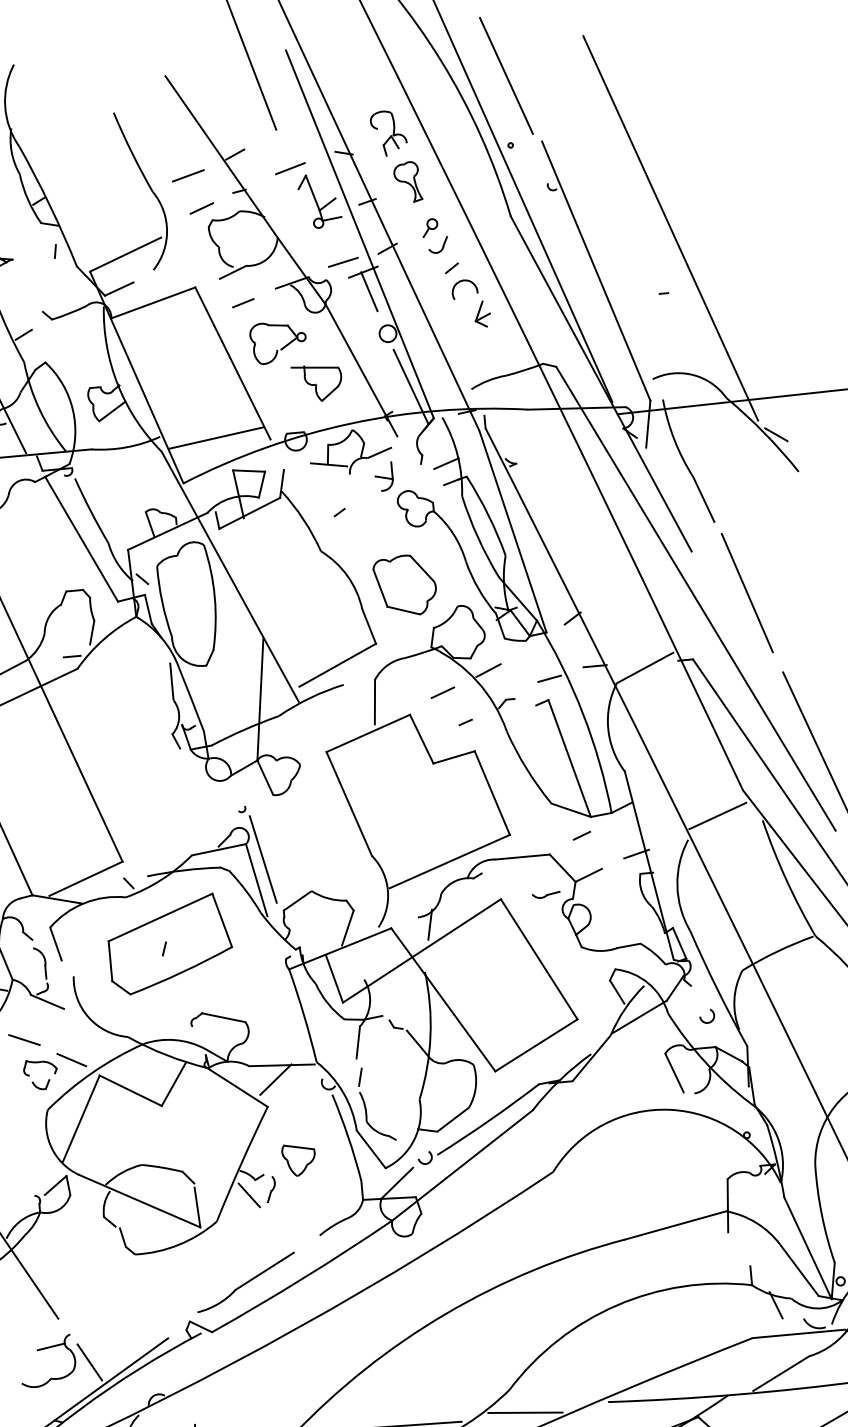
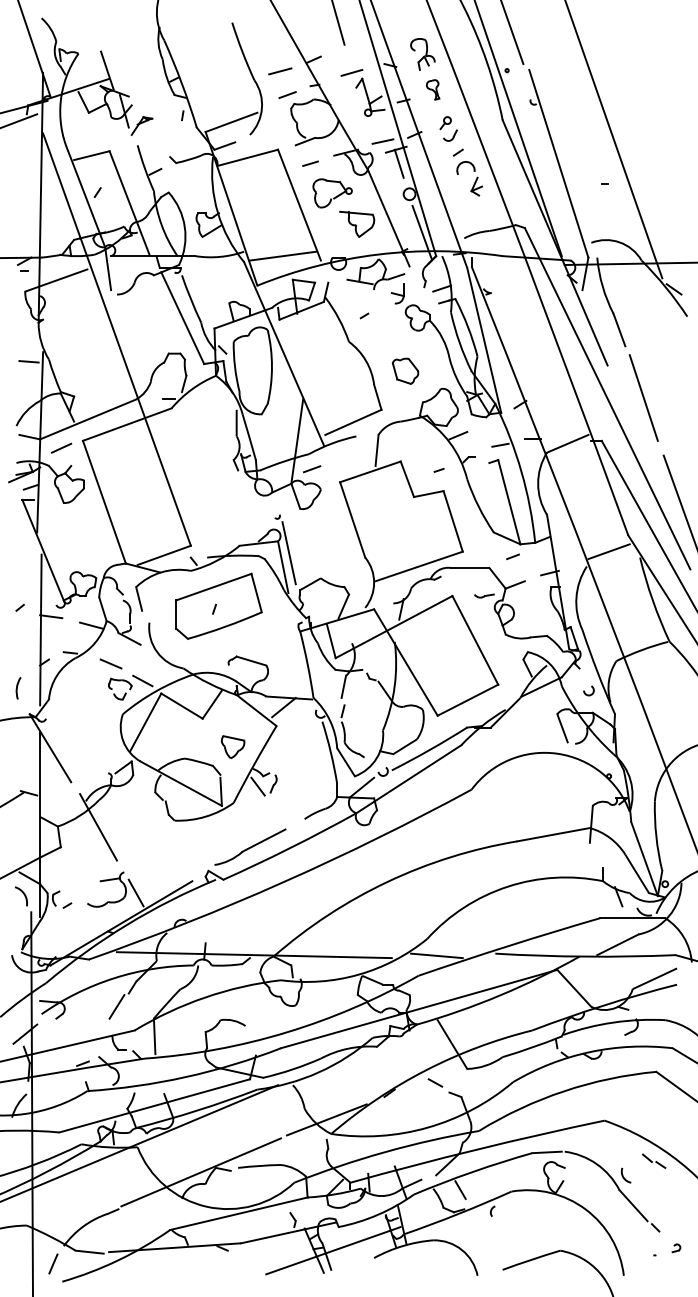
part: (407, 181) -> (432, 89), size x0.7
part: (405, 586) -> (405, 371), size x0.6
line: (443, 693) -> (312, 469), moved
part: (298, 1159) -> (232, 746), moved

